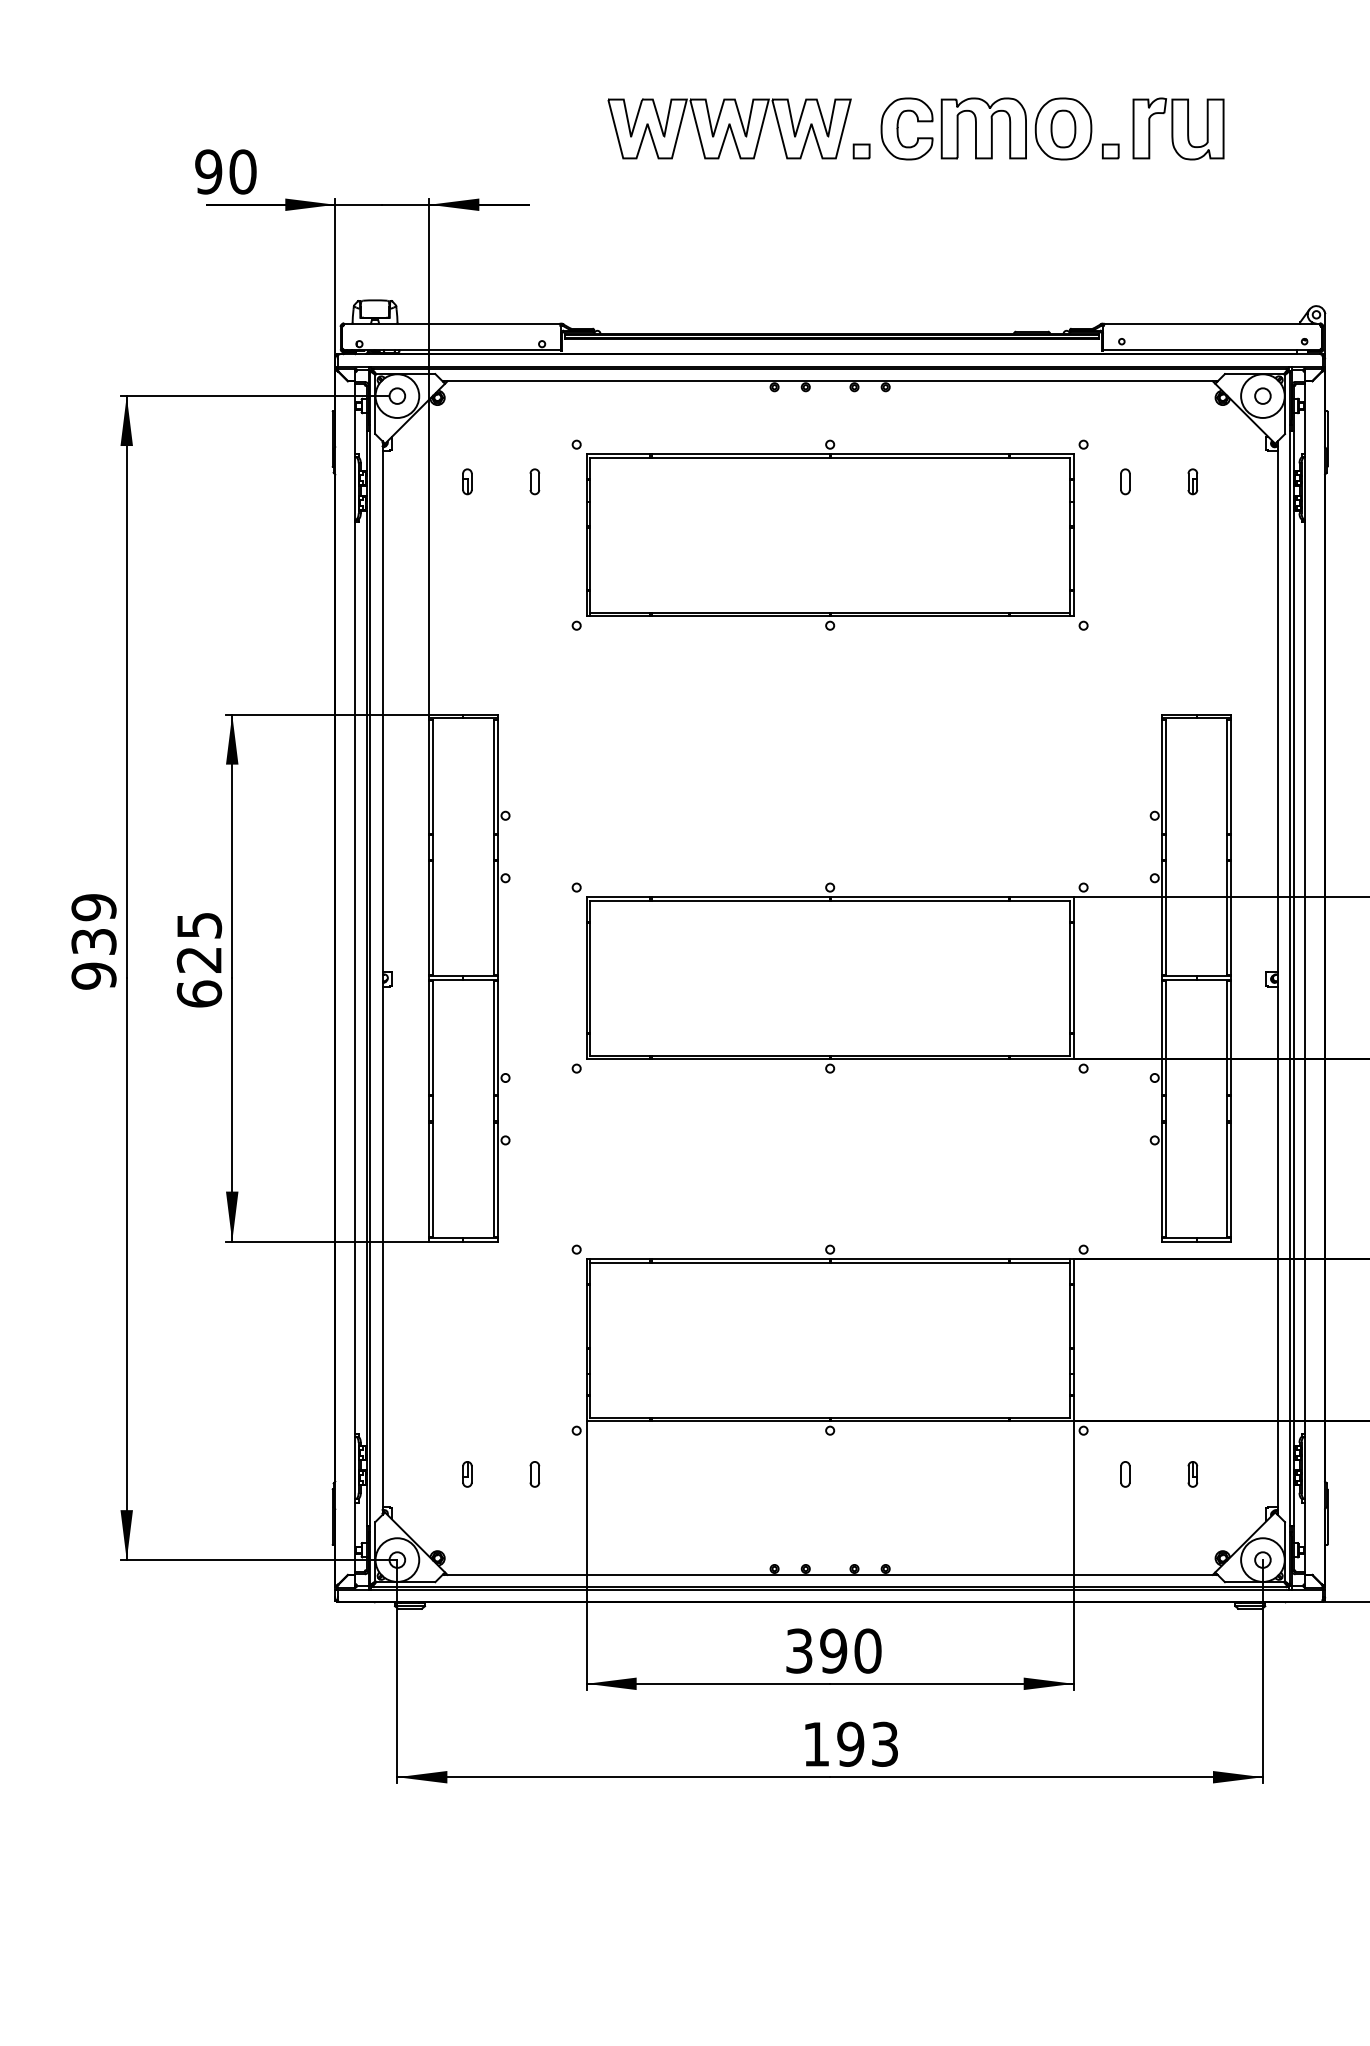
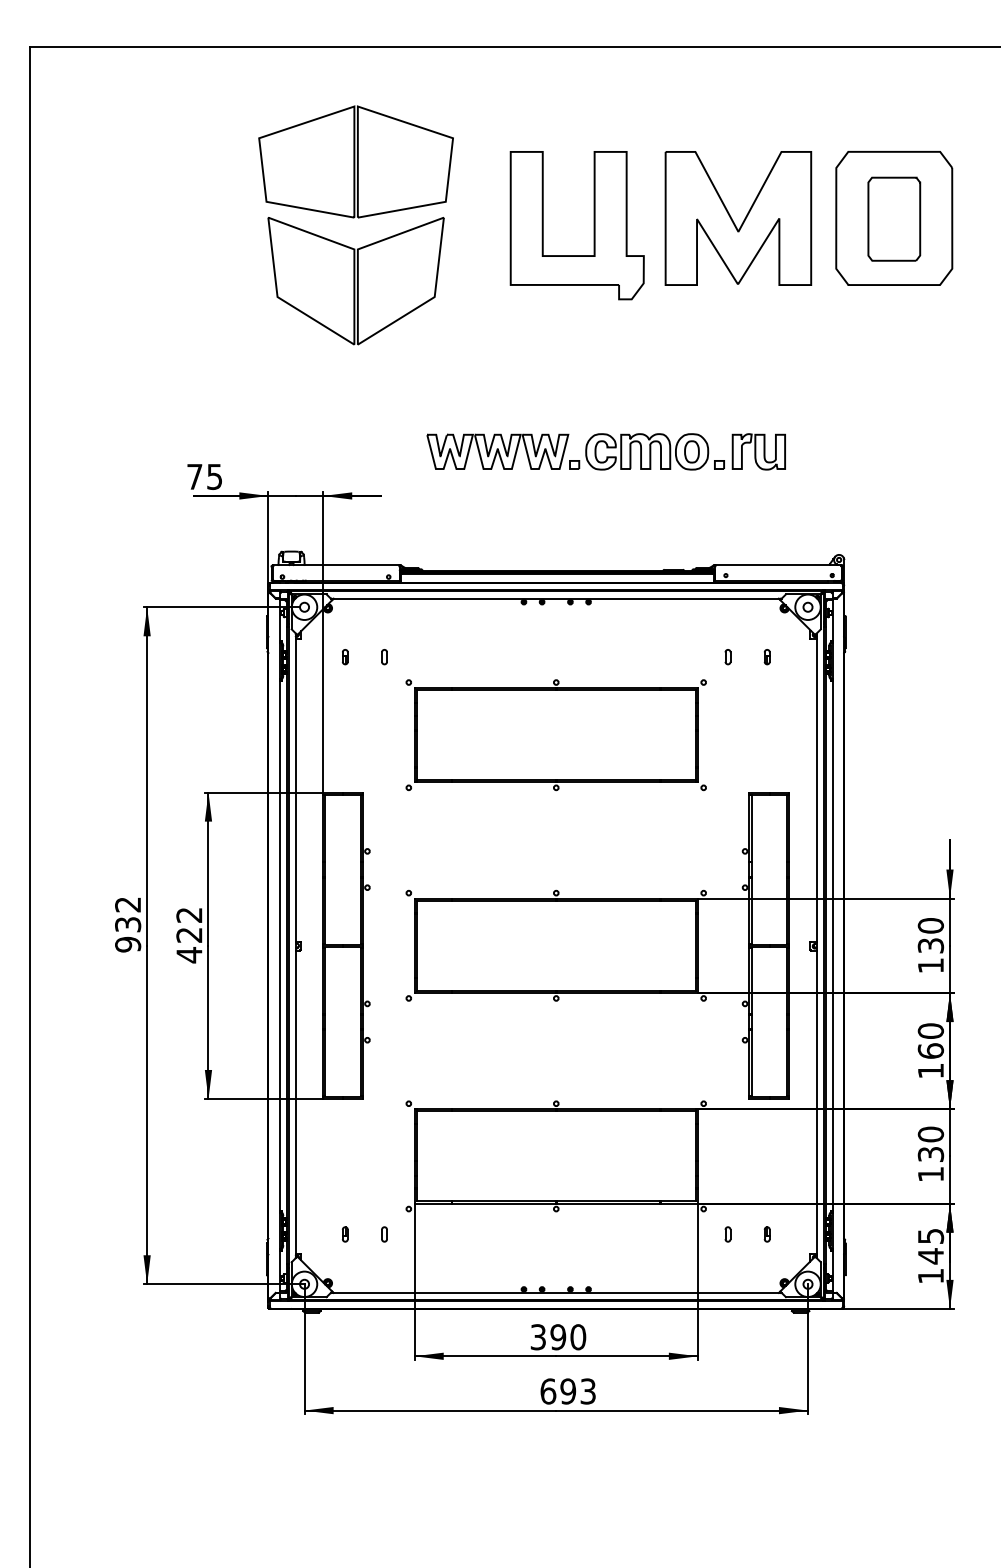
text: (225, 171) -> (204, 476), 90 -> 75
part: (828, 535) -> (555, 735), moved
text: (94, 907) -> (128, 904), 939 -> 932
text: (199, 960) -> (189, 935), 625 -> 422
text: (816, 1744) -> (548, 1391), 193 -> 693

